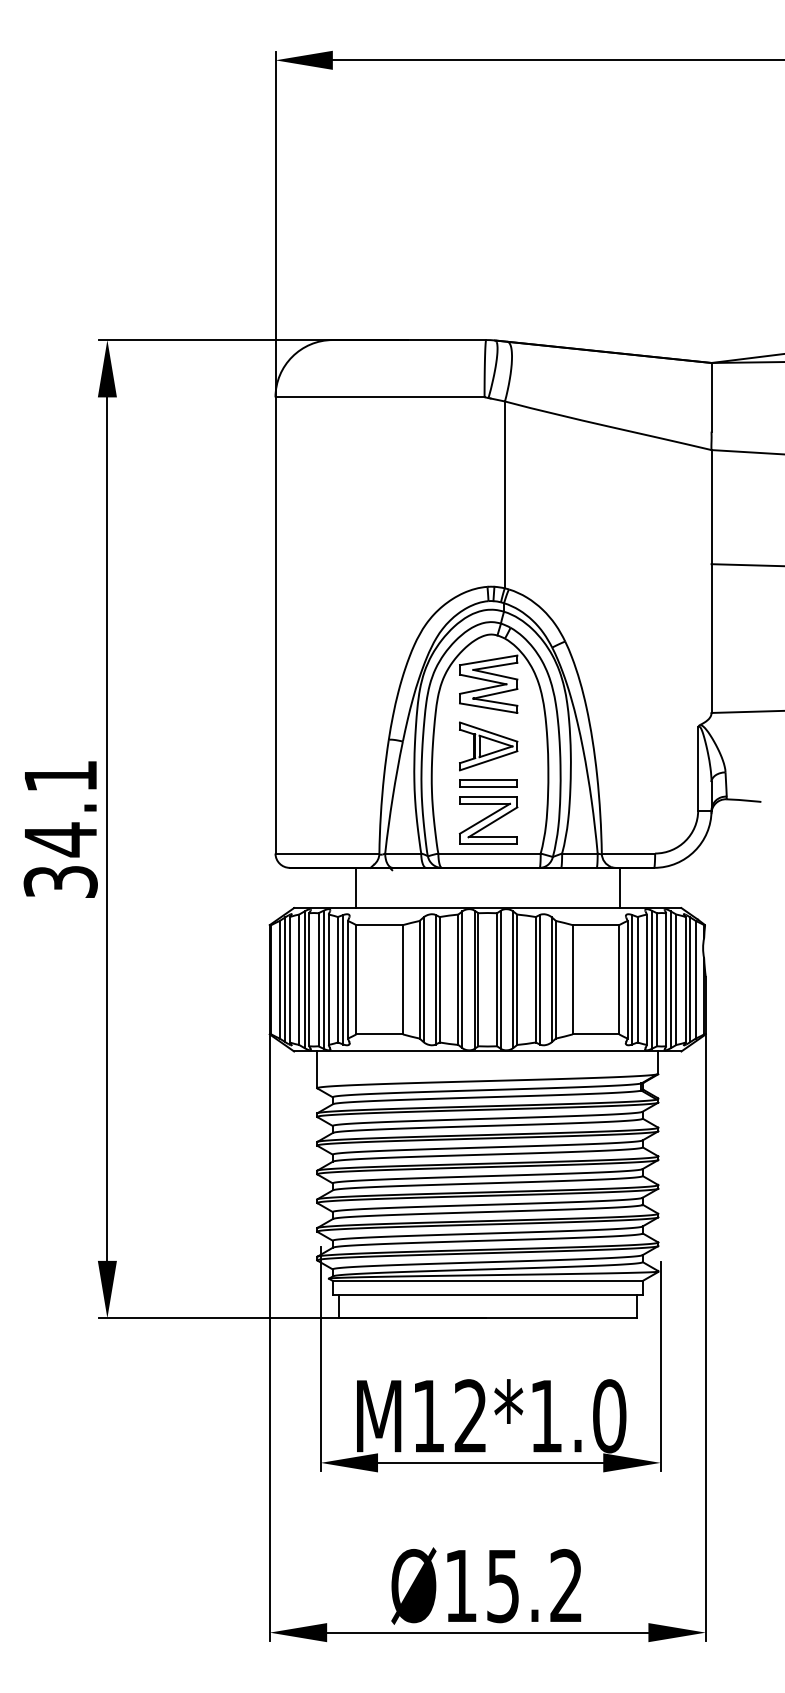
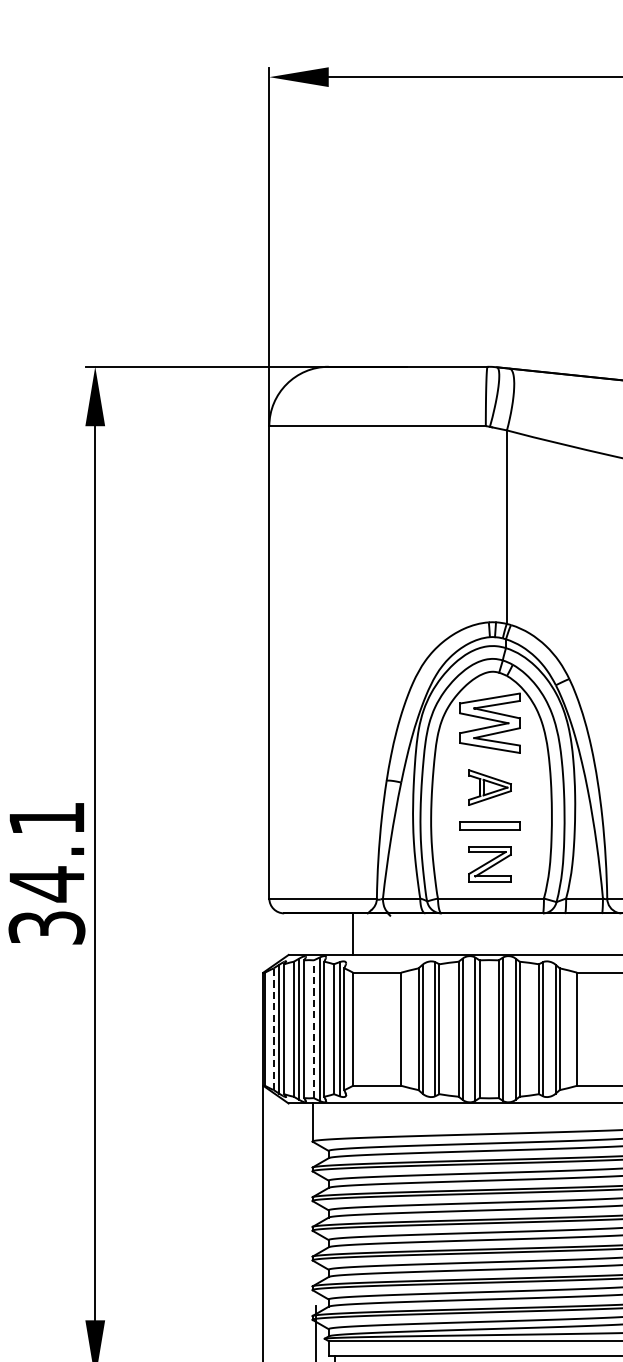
part: (488, 746) -> (489, 787), size x0.7
part: (488, 820) -> (489, 864), size x0.7
line: (279, 979) -> (273, 1028), solid -> dashed
line: (318, 979) -> (313, 1028), solid -> dashed

